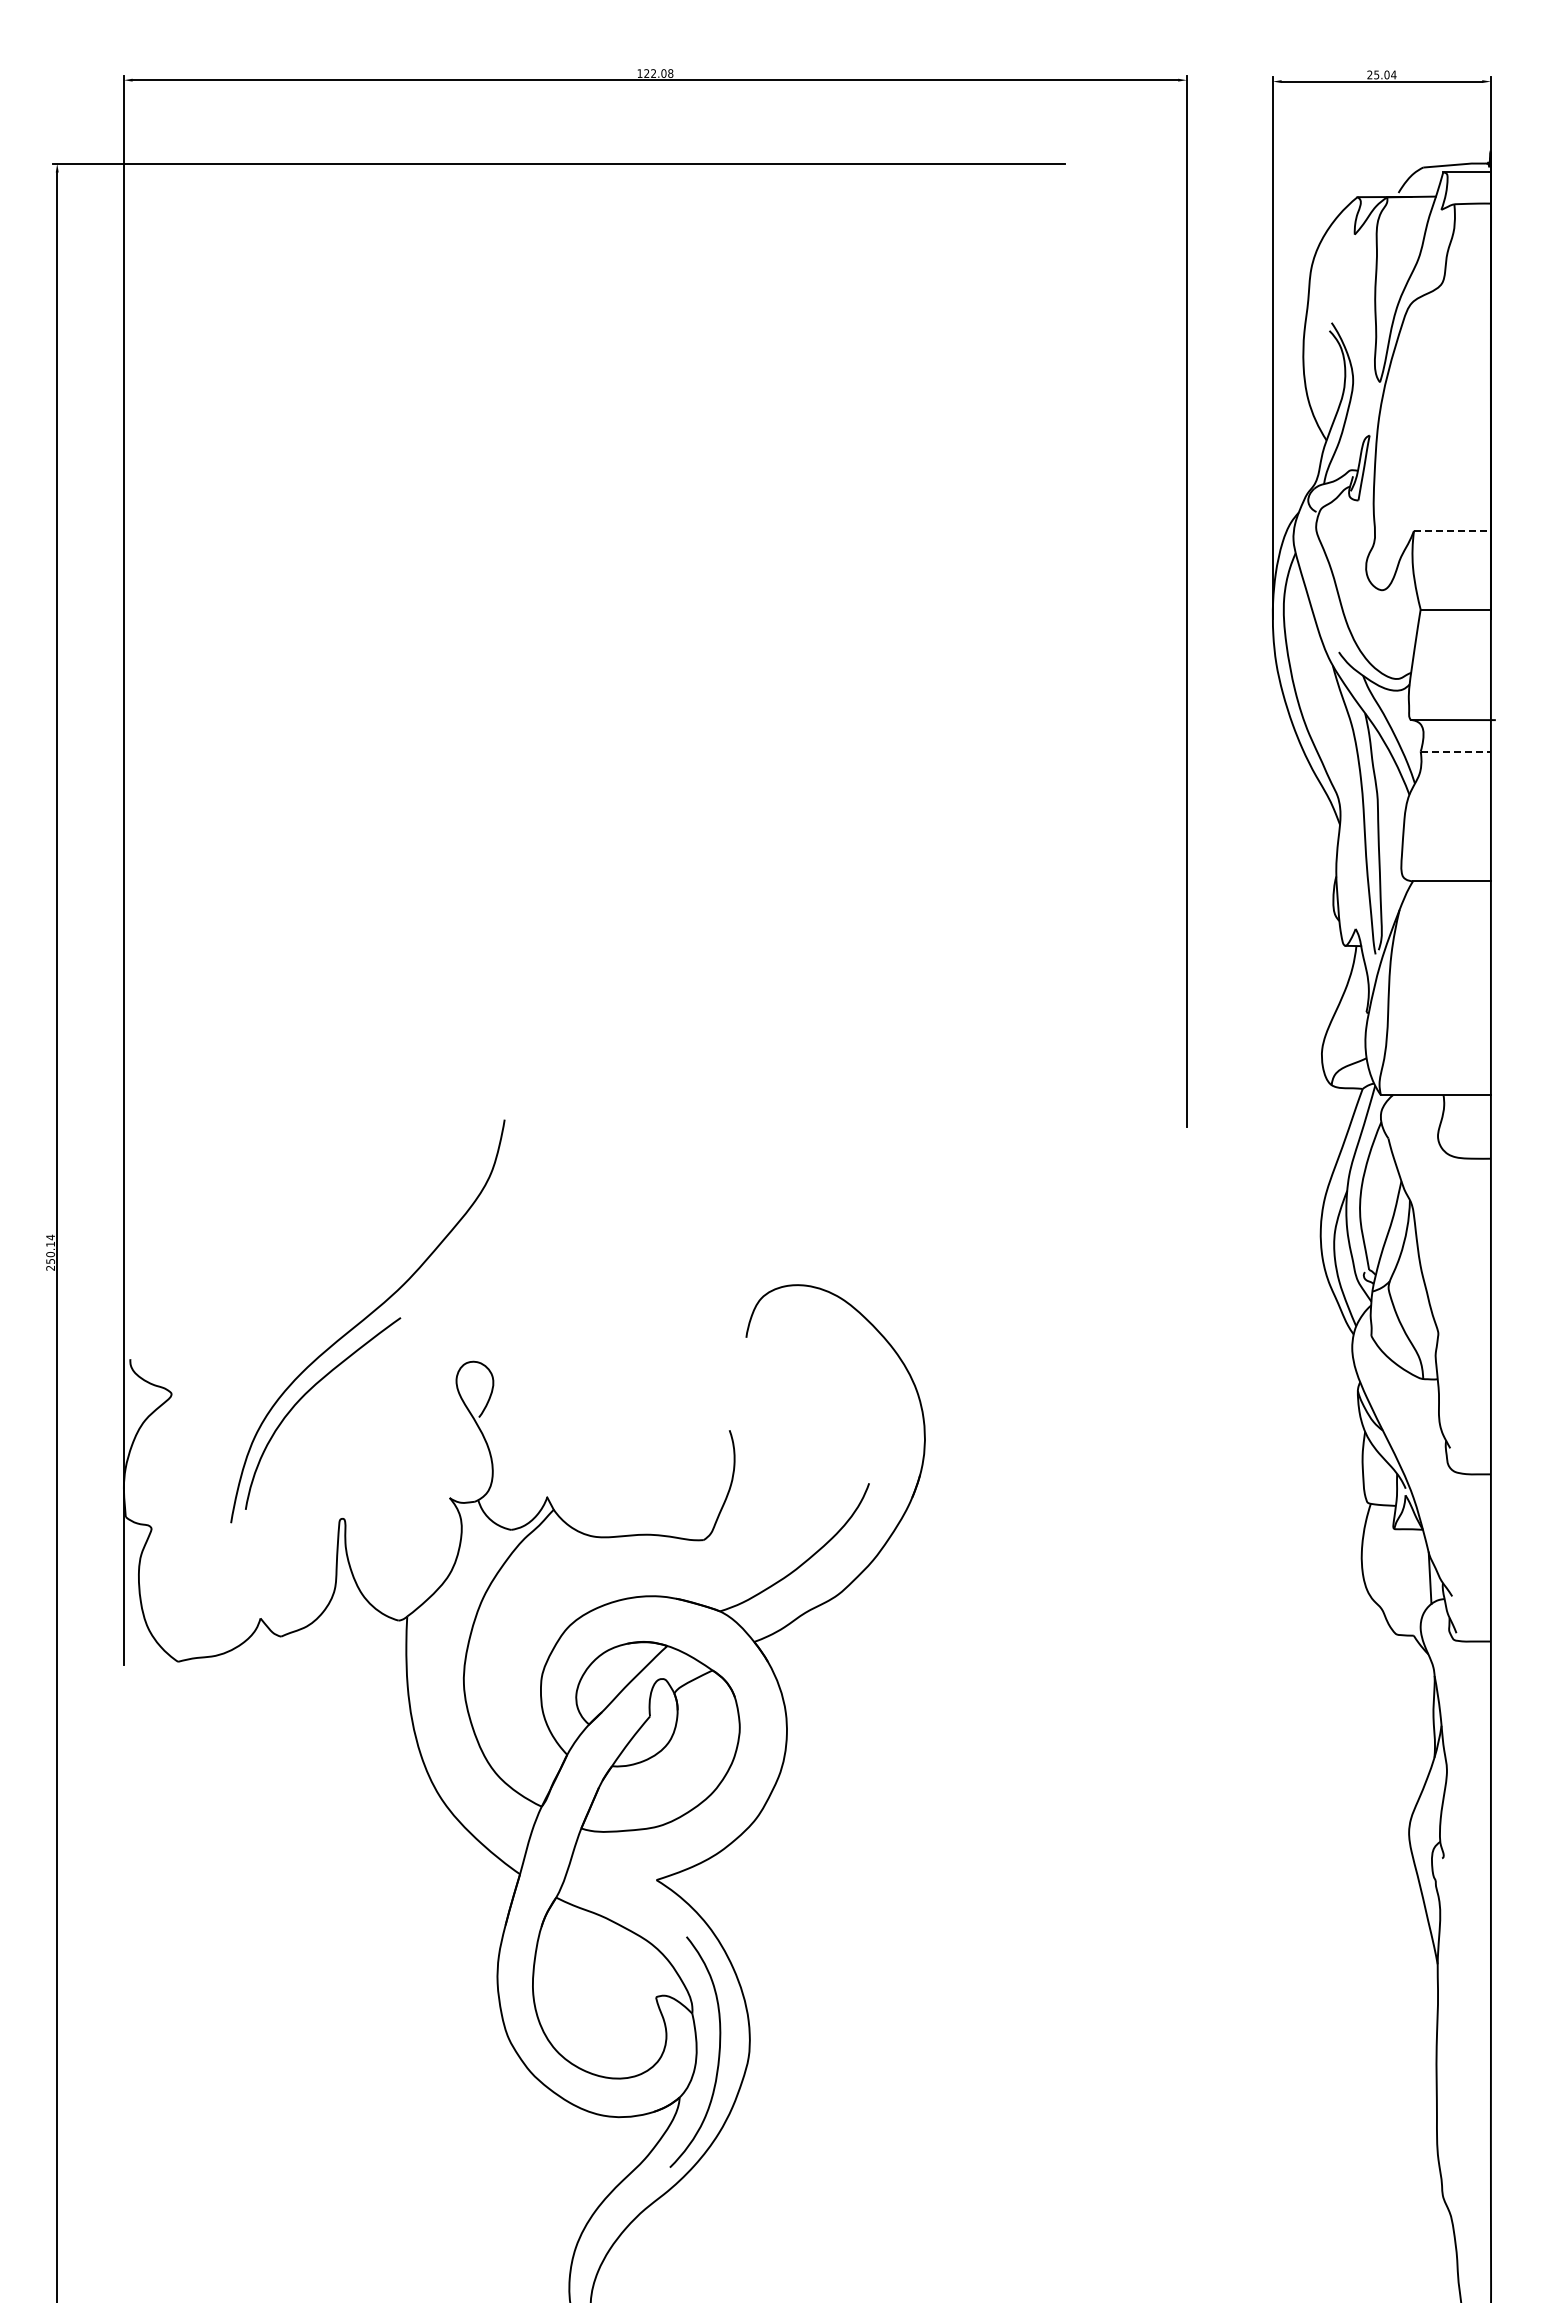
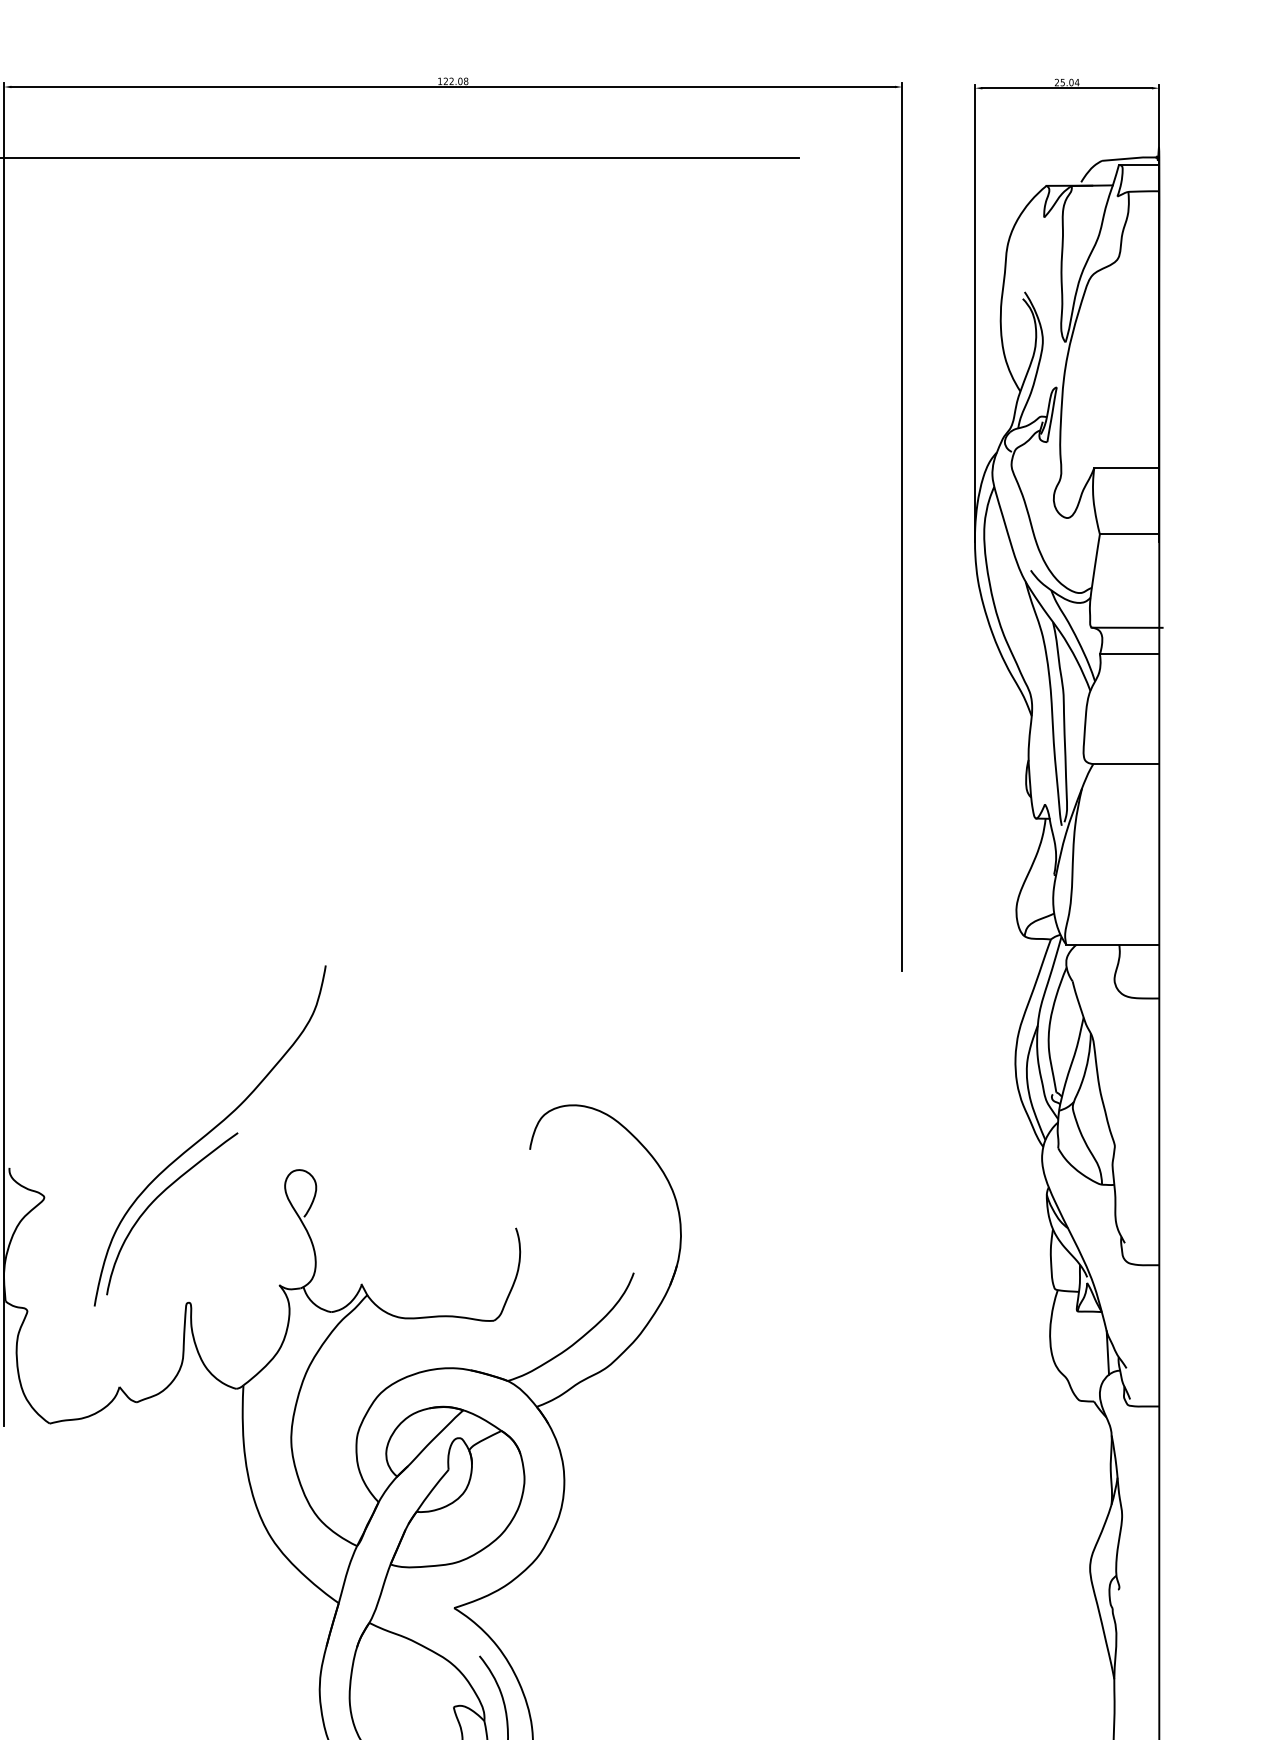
line: (1452, 530) -> (1126, 467), dashed -> solid
line: (1456, 751) -> (1130, 654), dashed -> solid

